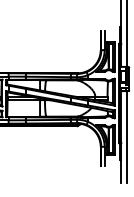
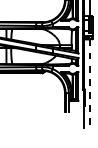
line: (126, 136) -> (89, 83), solid -> dashed

